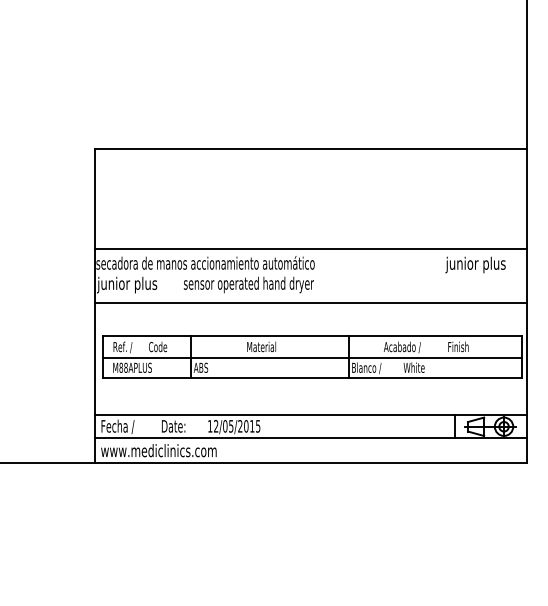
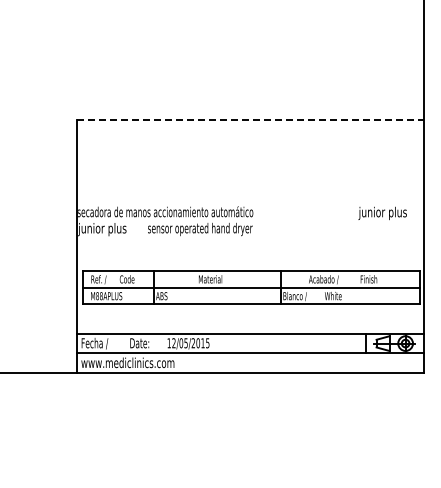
line: (311, 149) -> (250, 120), solid -> dashed
line: (311, 248) -> (250, 200), removed
line: (311, 302) -> (250, 243), removed

